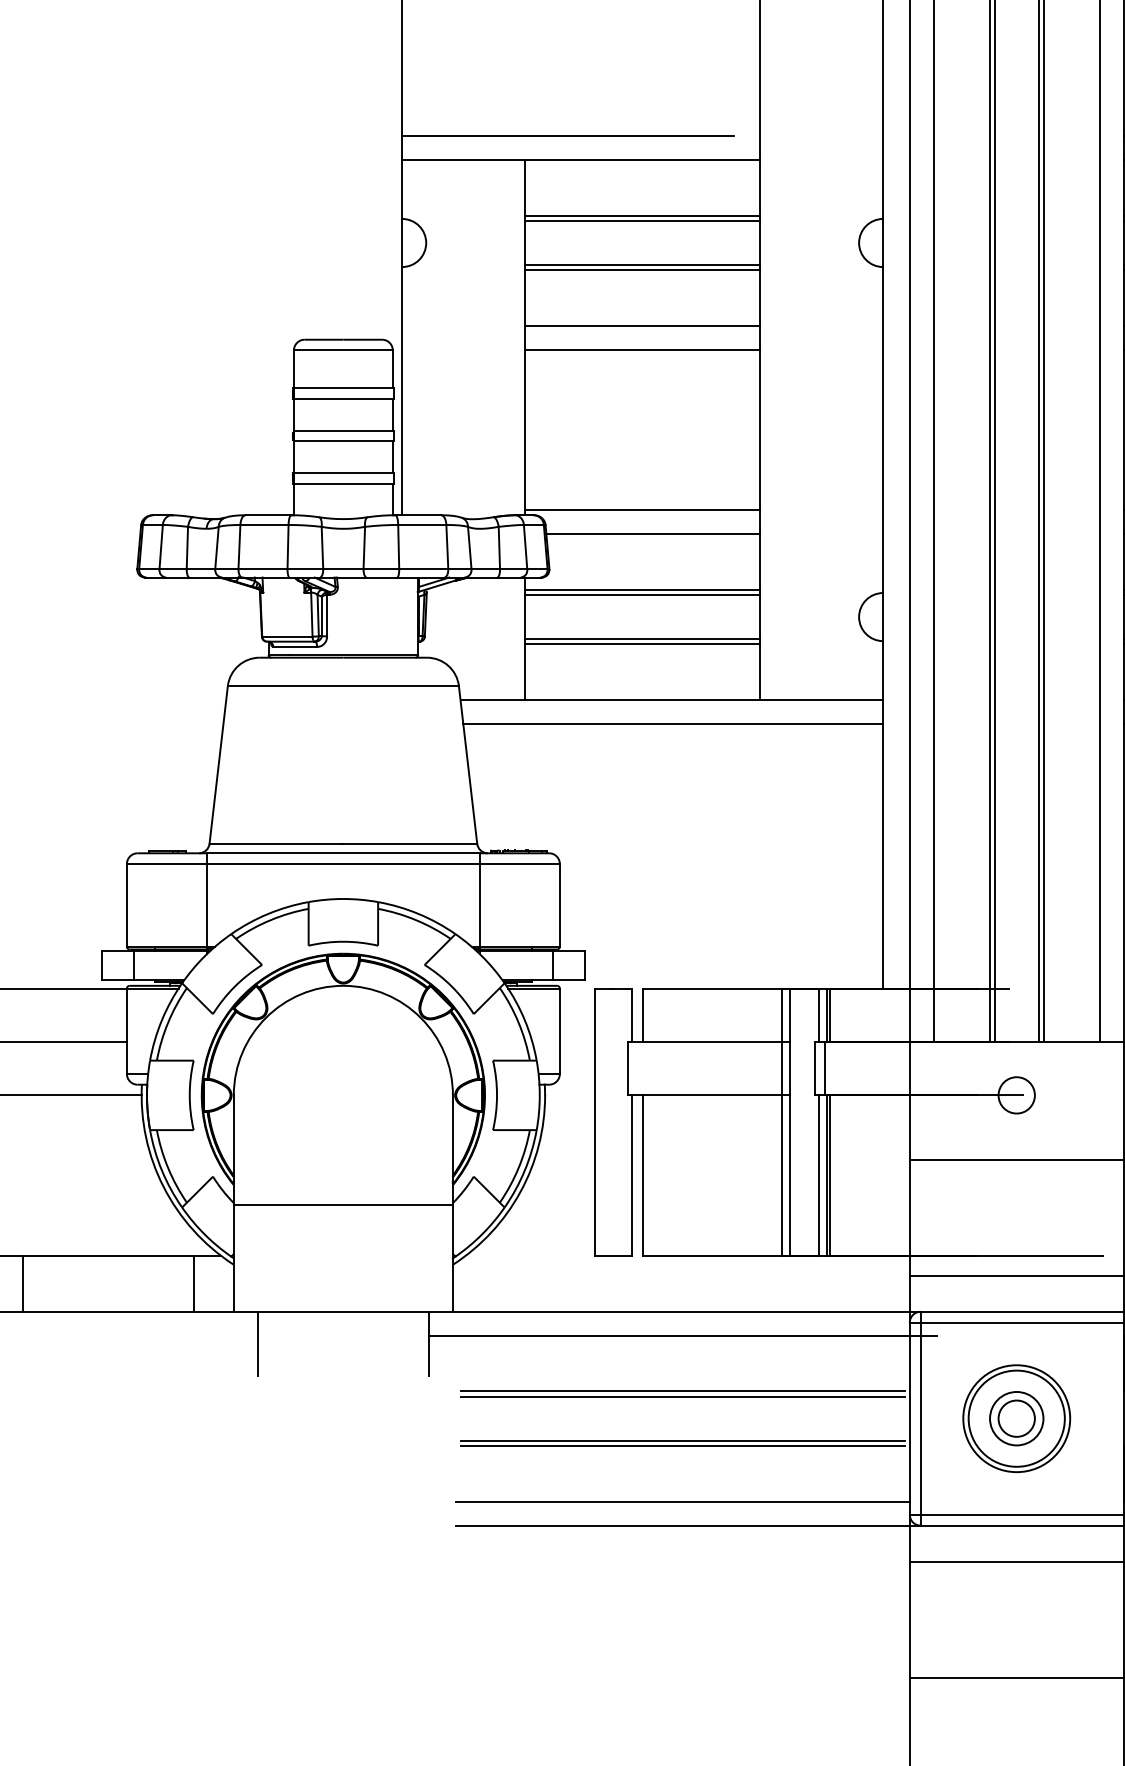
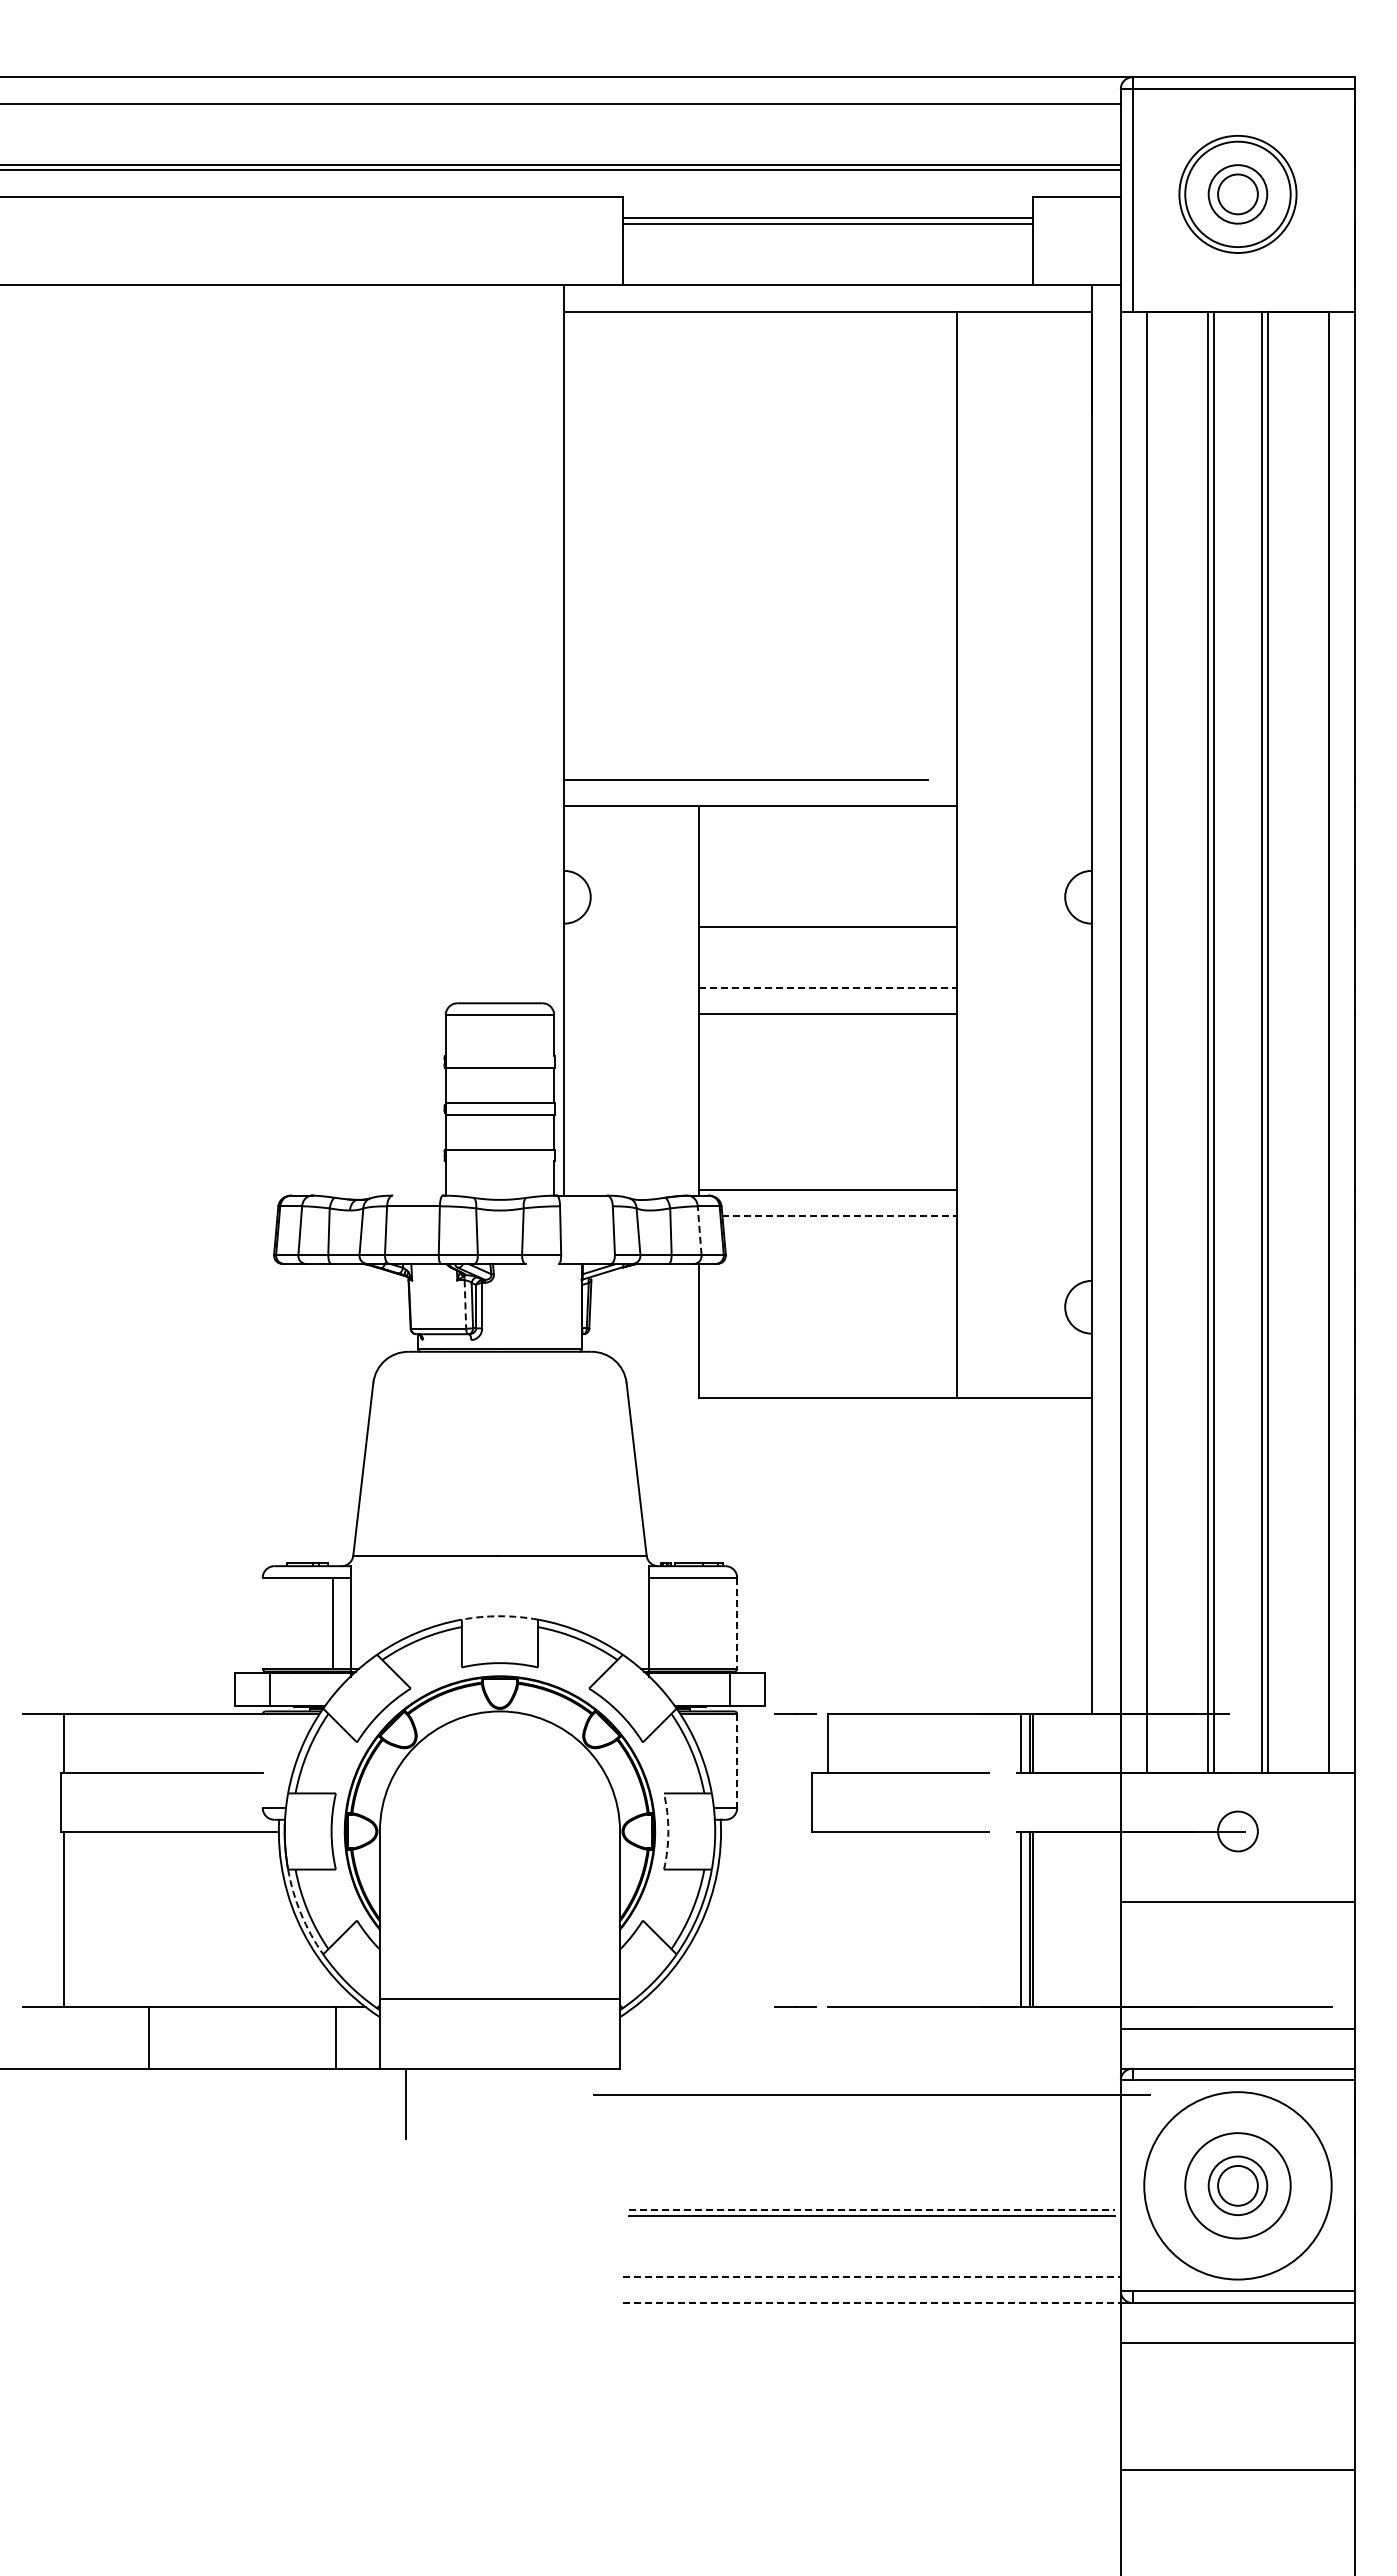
line: (642, 215) -> (827, 867), removed
line: (642, 221) -> (827, 873), removed
line: (642, 265) -> (827, 921), removed
line: (642, 326) -> (827, 988), solid -> dashed
line: (343, 388) -> (500, 1056), removed
line: (343, 484) -> (500, 1161), removed
line: (268, 515) -> (417, 1195), removed
line: (422, 525) -> (586, 1206), removed
line: (654, 534) -> (840, 1216), solid -> dashed
line: (525, 547) -> (699, 1230), solid -> dashed
line: (423, 568) -> (587, 1254), removed
line: (381, 577) -> (541, 1263), removed
line: (642, 589) -> (827, 1277), removed
line: (642, 595) -> (827, 1283), removed
line: (311, 615) -> (465, 1305), solid -> dashed
line: (642, 639) -> (827, 1331), removed
line: (642, 644) -> (827, 1337), removed
line: (295, 647) -> (447, 1340), removed
line: (342, 685) -> (499, 1382), removed
line: (492, 700) -> (663, 1398), removed
line: (673, 724) -> (861, 1424), removed
line: (342, 853) -> (499, 1566), removed
line: (342, 863) -> (499, 1577), removed
arc: (342, 899) -> (499, 1616), solid -> dashed
line: (126, 904) -> (332, 1622), moved
line: (560, 905) -> (737, 1623), solid -> dashed
line: (632, 1015) -> (816, 1743), removed
line: (126, 1031) -> (262, 1761), removed
line: (560, 1031) -> (737, 1761), solid -> dashed
line: (815, 1068) -> (1017, 1801), removed
line: (824, 1068) -> (1027, 1801), removed
arc: (497, 1095) -> (668, 1831), solid -> dashed
line: (594, 1121) -> (775, 1860), removed
line: (781, 1121) -> (980, 1860), removed
line: (790, 1121) -> (989, 1860), removed
arc: (162, 1170) -> (301, 1913), solid -> dashed
line: (632, 1175) -> (816, 1919), removed
line: (642, 1175) -> (827, 1919), removed
line: (342, 1204) -> (499, 1998), moved
line: (682, 1311) -> (871, 2068), removed
line: (428, 1343) -> (593, 2103), removed
line: (682, 1391) -> (871, 2155), removed
line: (682, 1396) -> (871, 2161), removed
line: (920, 1418) -> (1132, 2185), removed
circle: (1016, 1418) -> (1237, 2185), size x1.6
line: (683, 1440) -> (872, 2209), solid -> dashed
line: (682, 1501) -> (871, 2276), solid -> dashed
line: (682, 1526) -> (871, 2303), solid -> dashed

